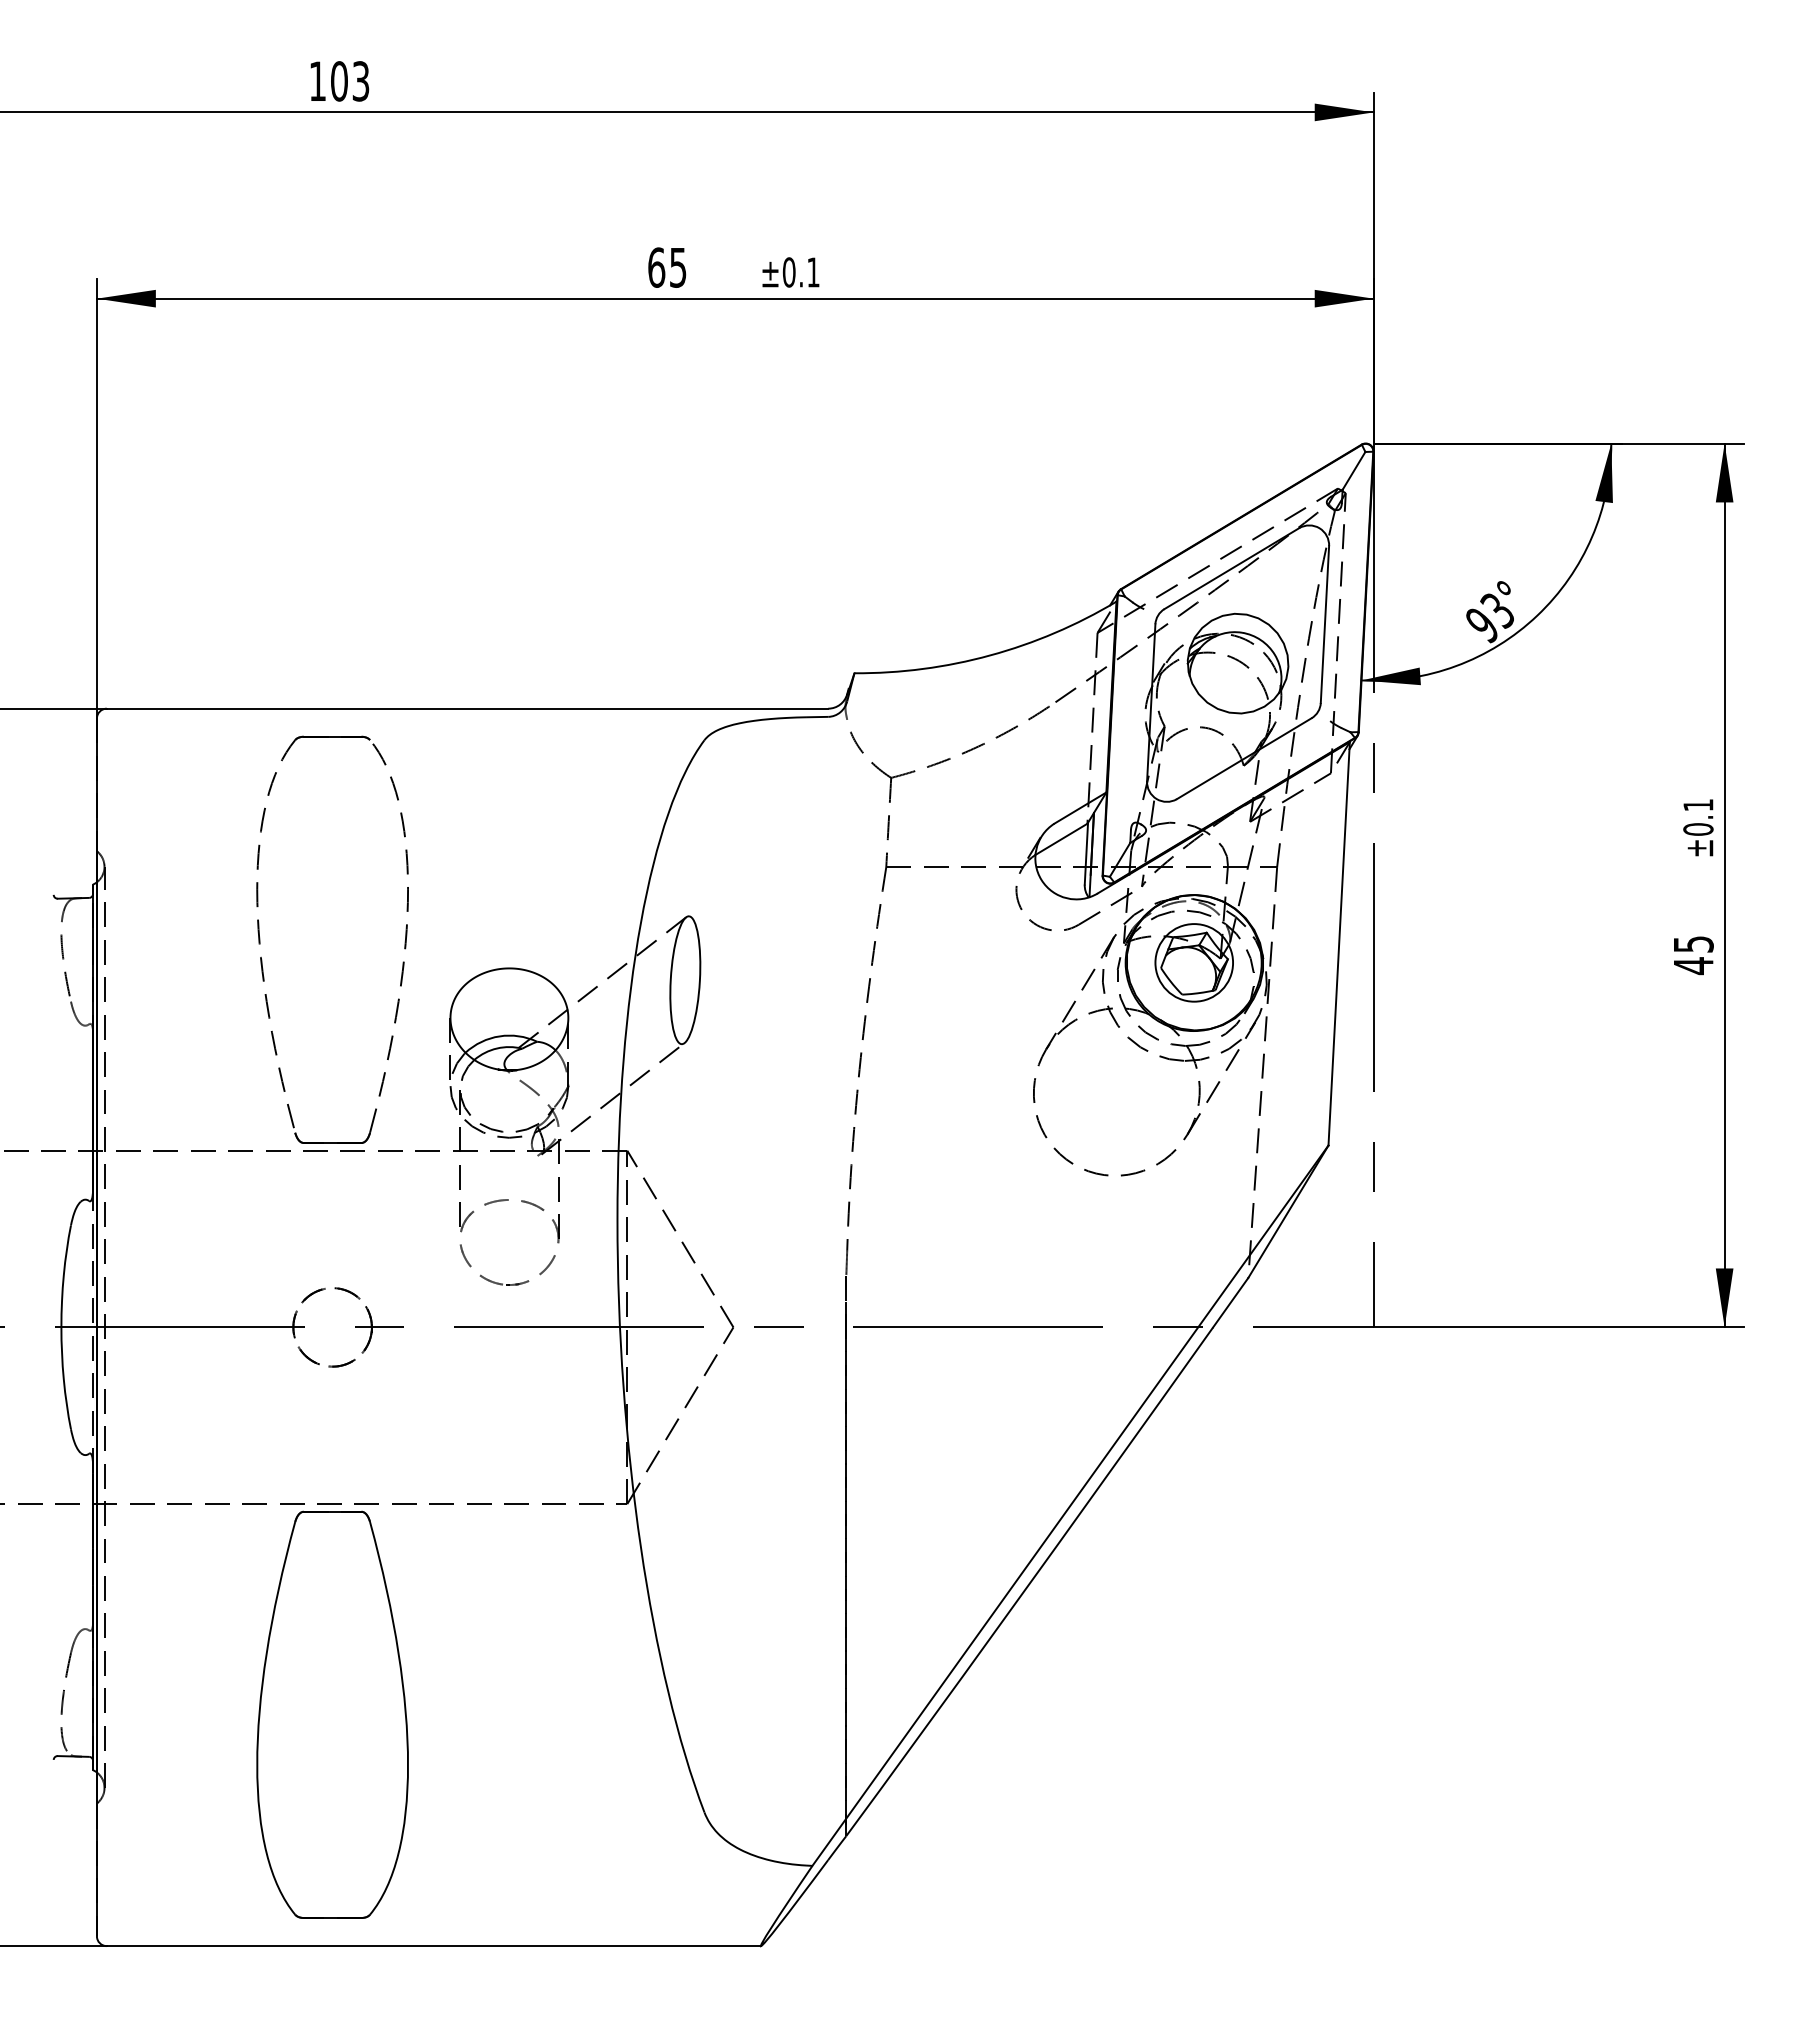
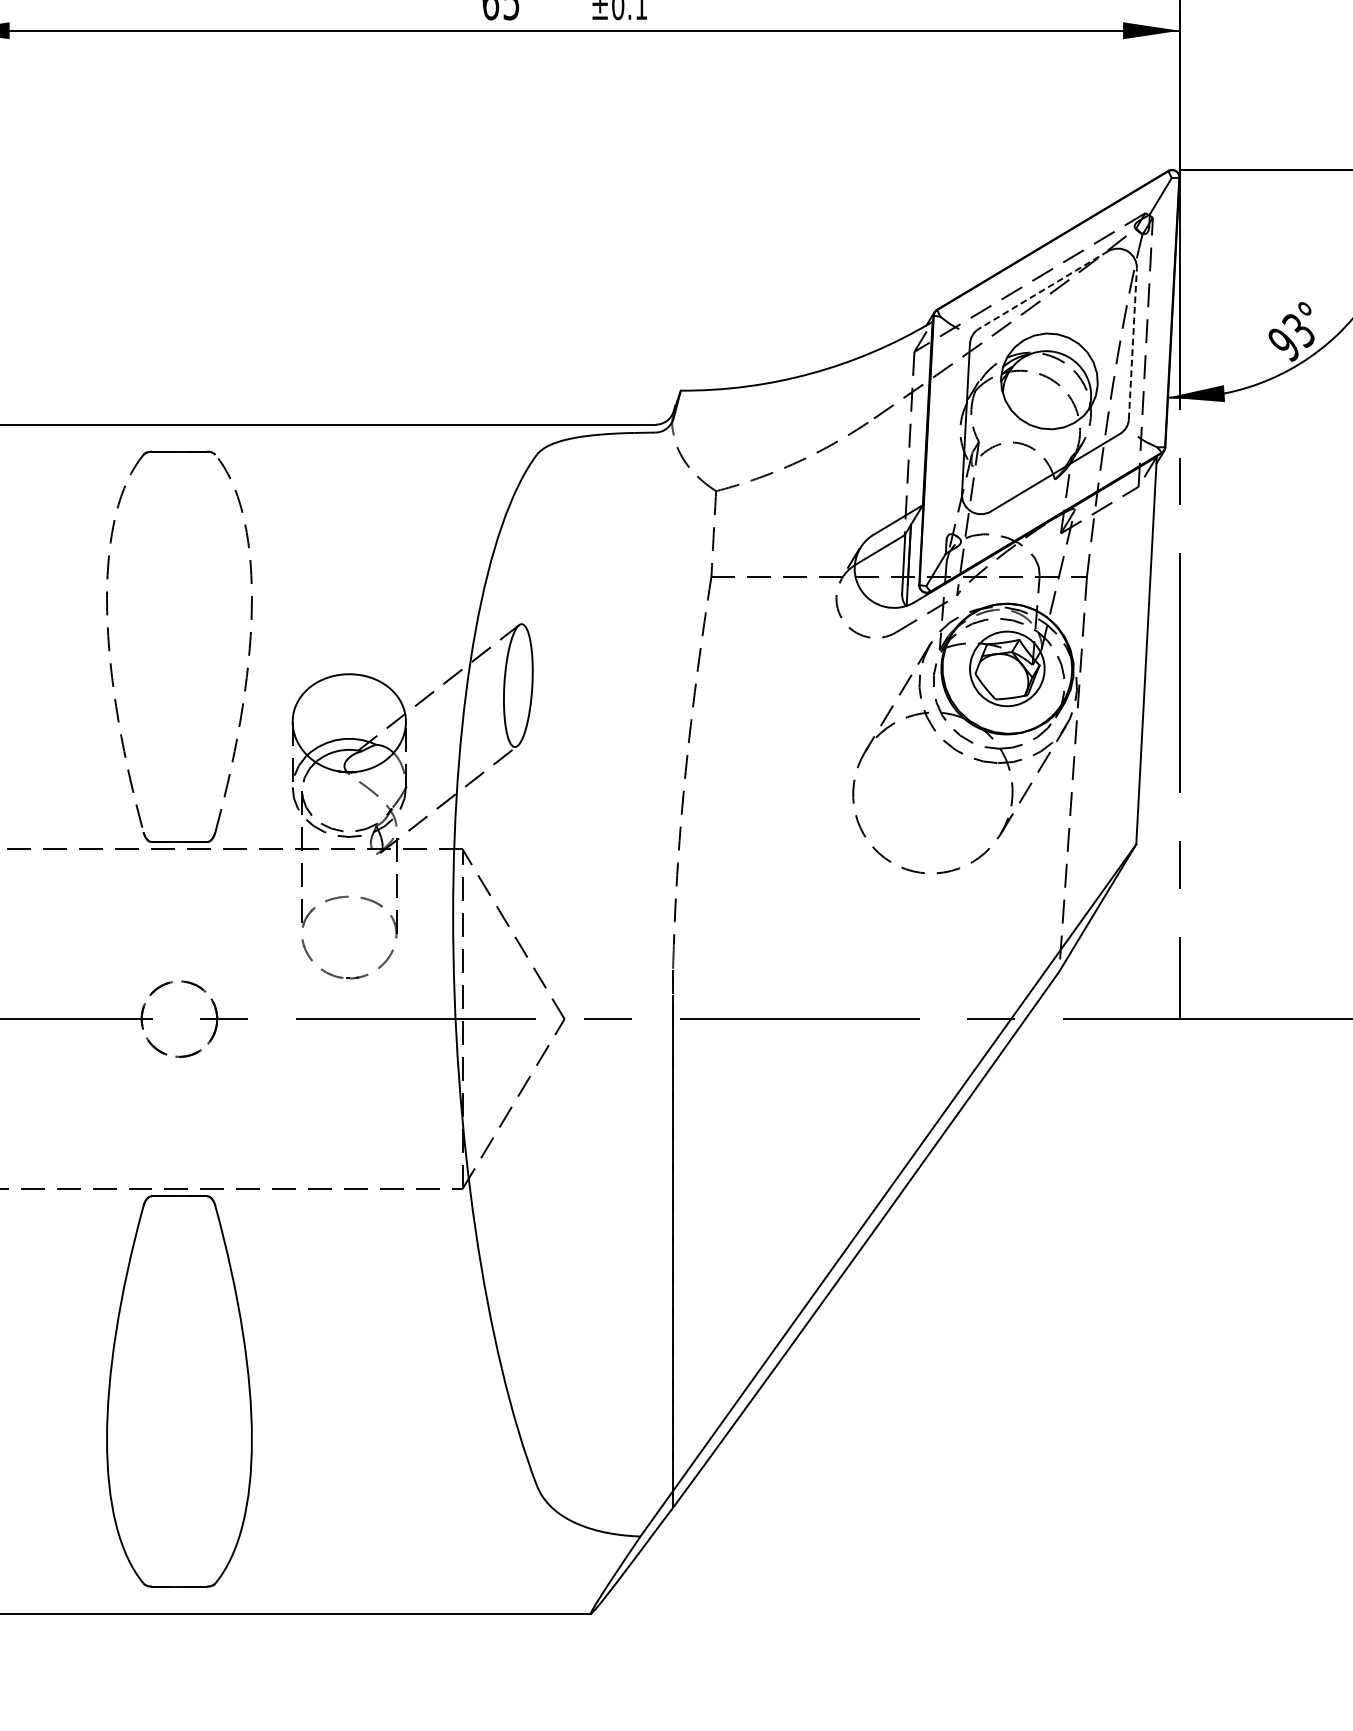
line: (1231, 568) -> (1043, 290), solid -> dashed
line: (1324, 624) -> (1132, 343), solid -> dashed

